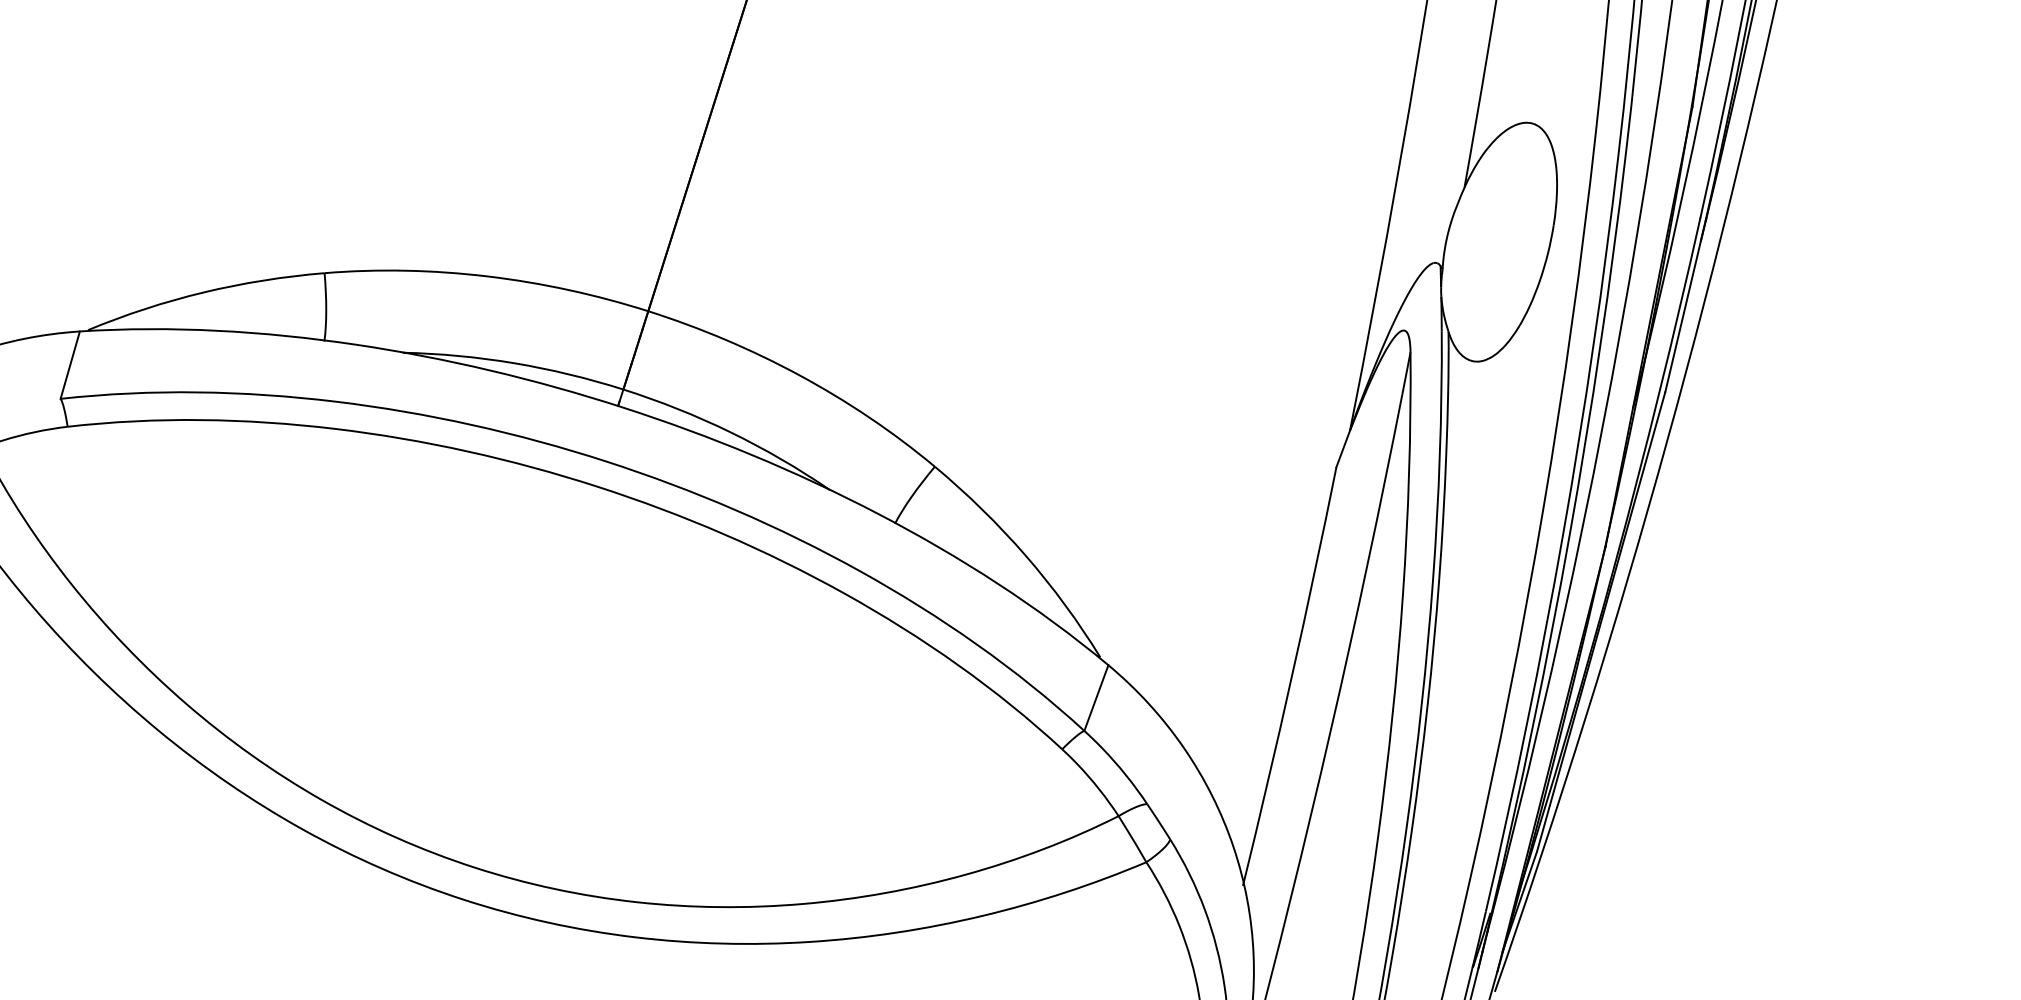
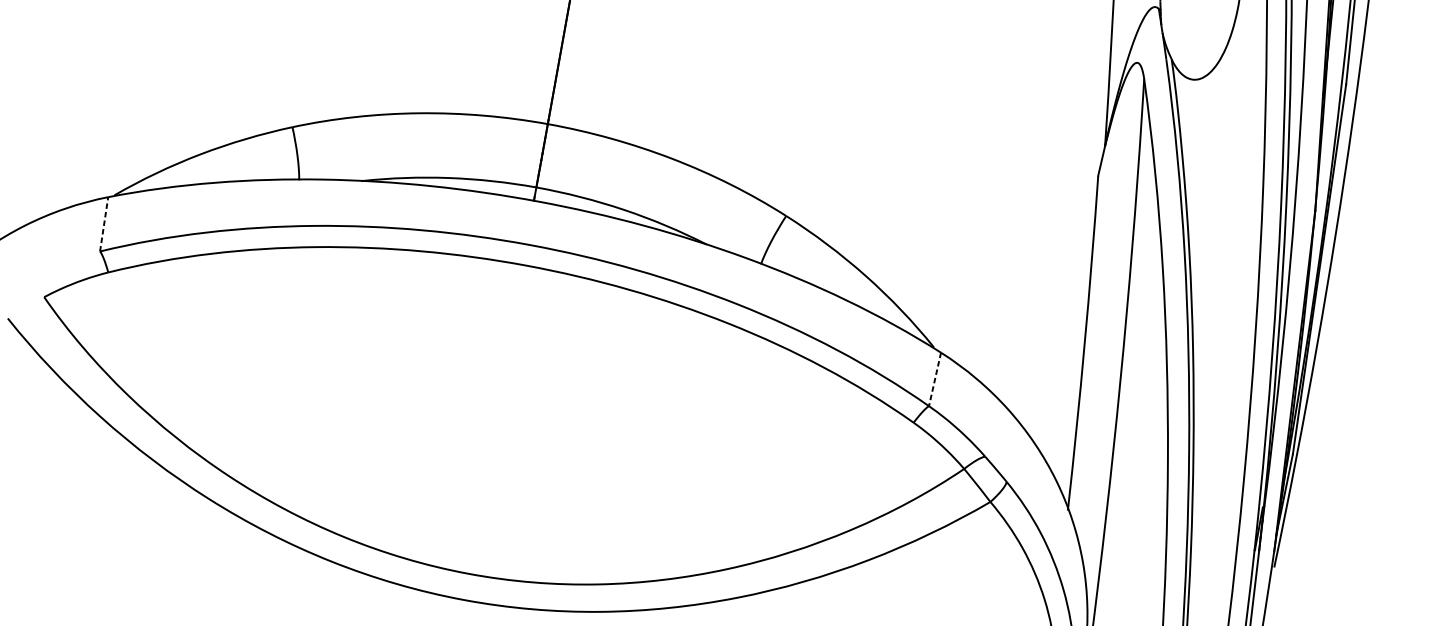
line: (70, 364) -> (104, 223), solid -> dashed
line: (1096, 698) -> (935, 379), solid -> dashed

